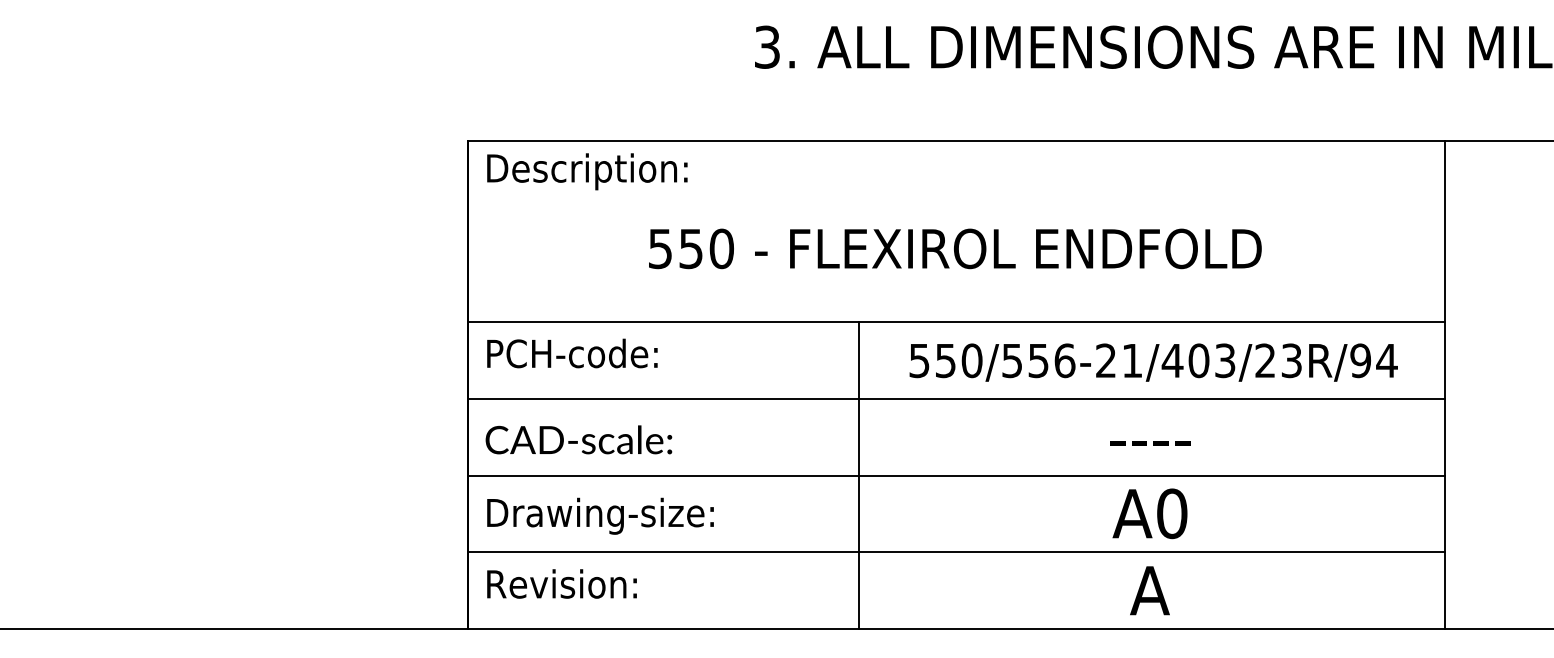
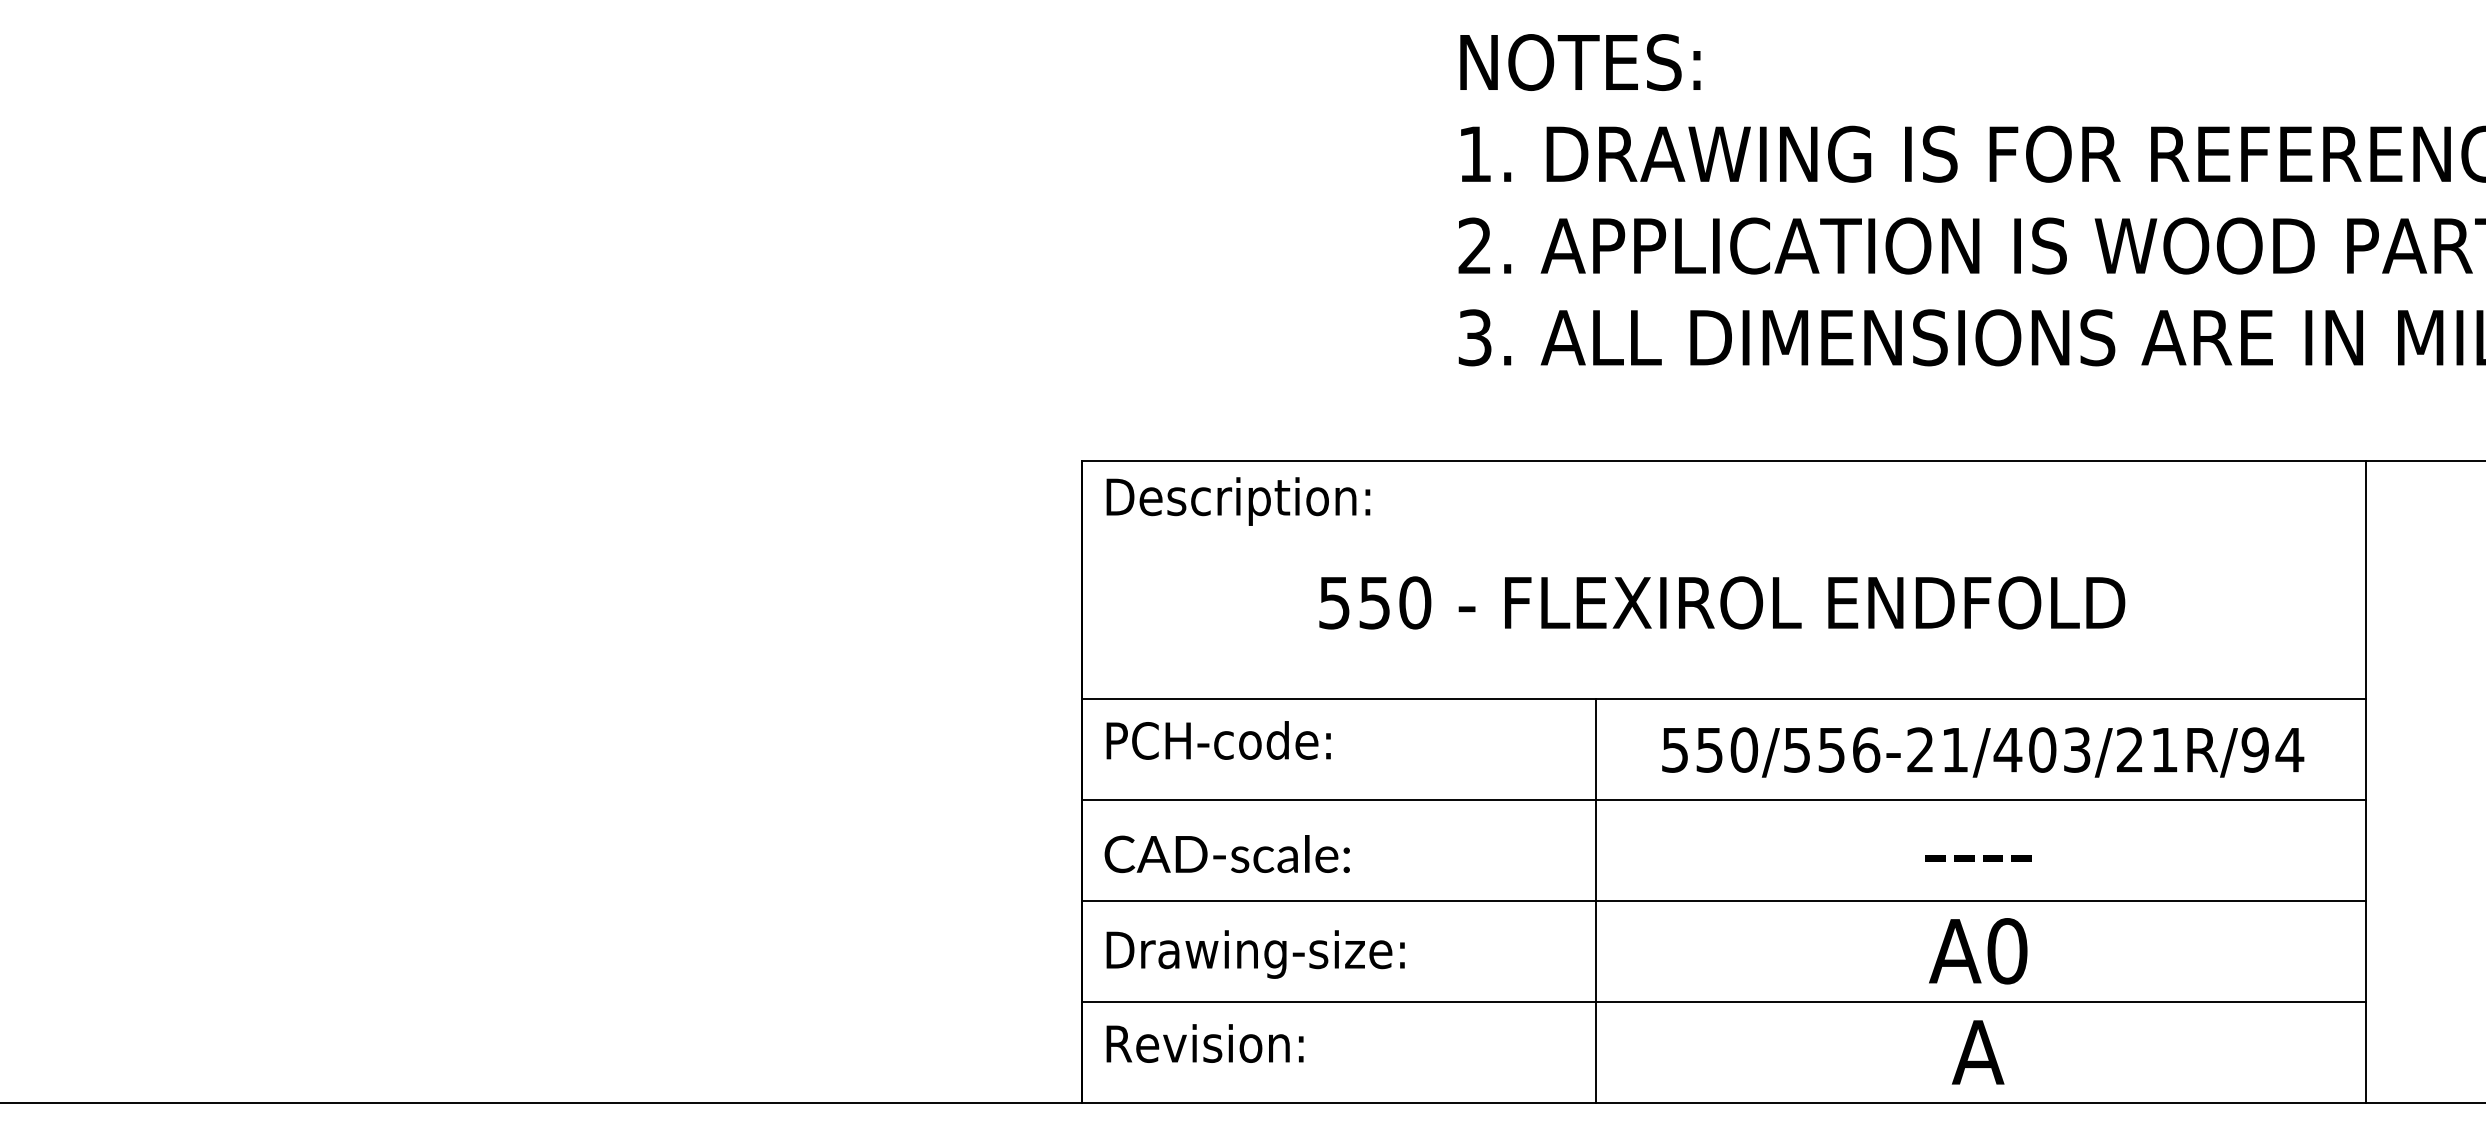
text: (1291, 360) -> (2164, 749), 550/556-21/403/23R/94 -> 550/556-21/403/21R/94

